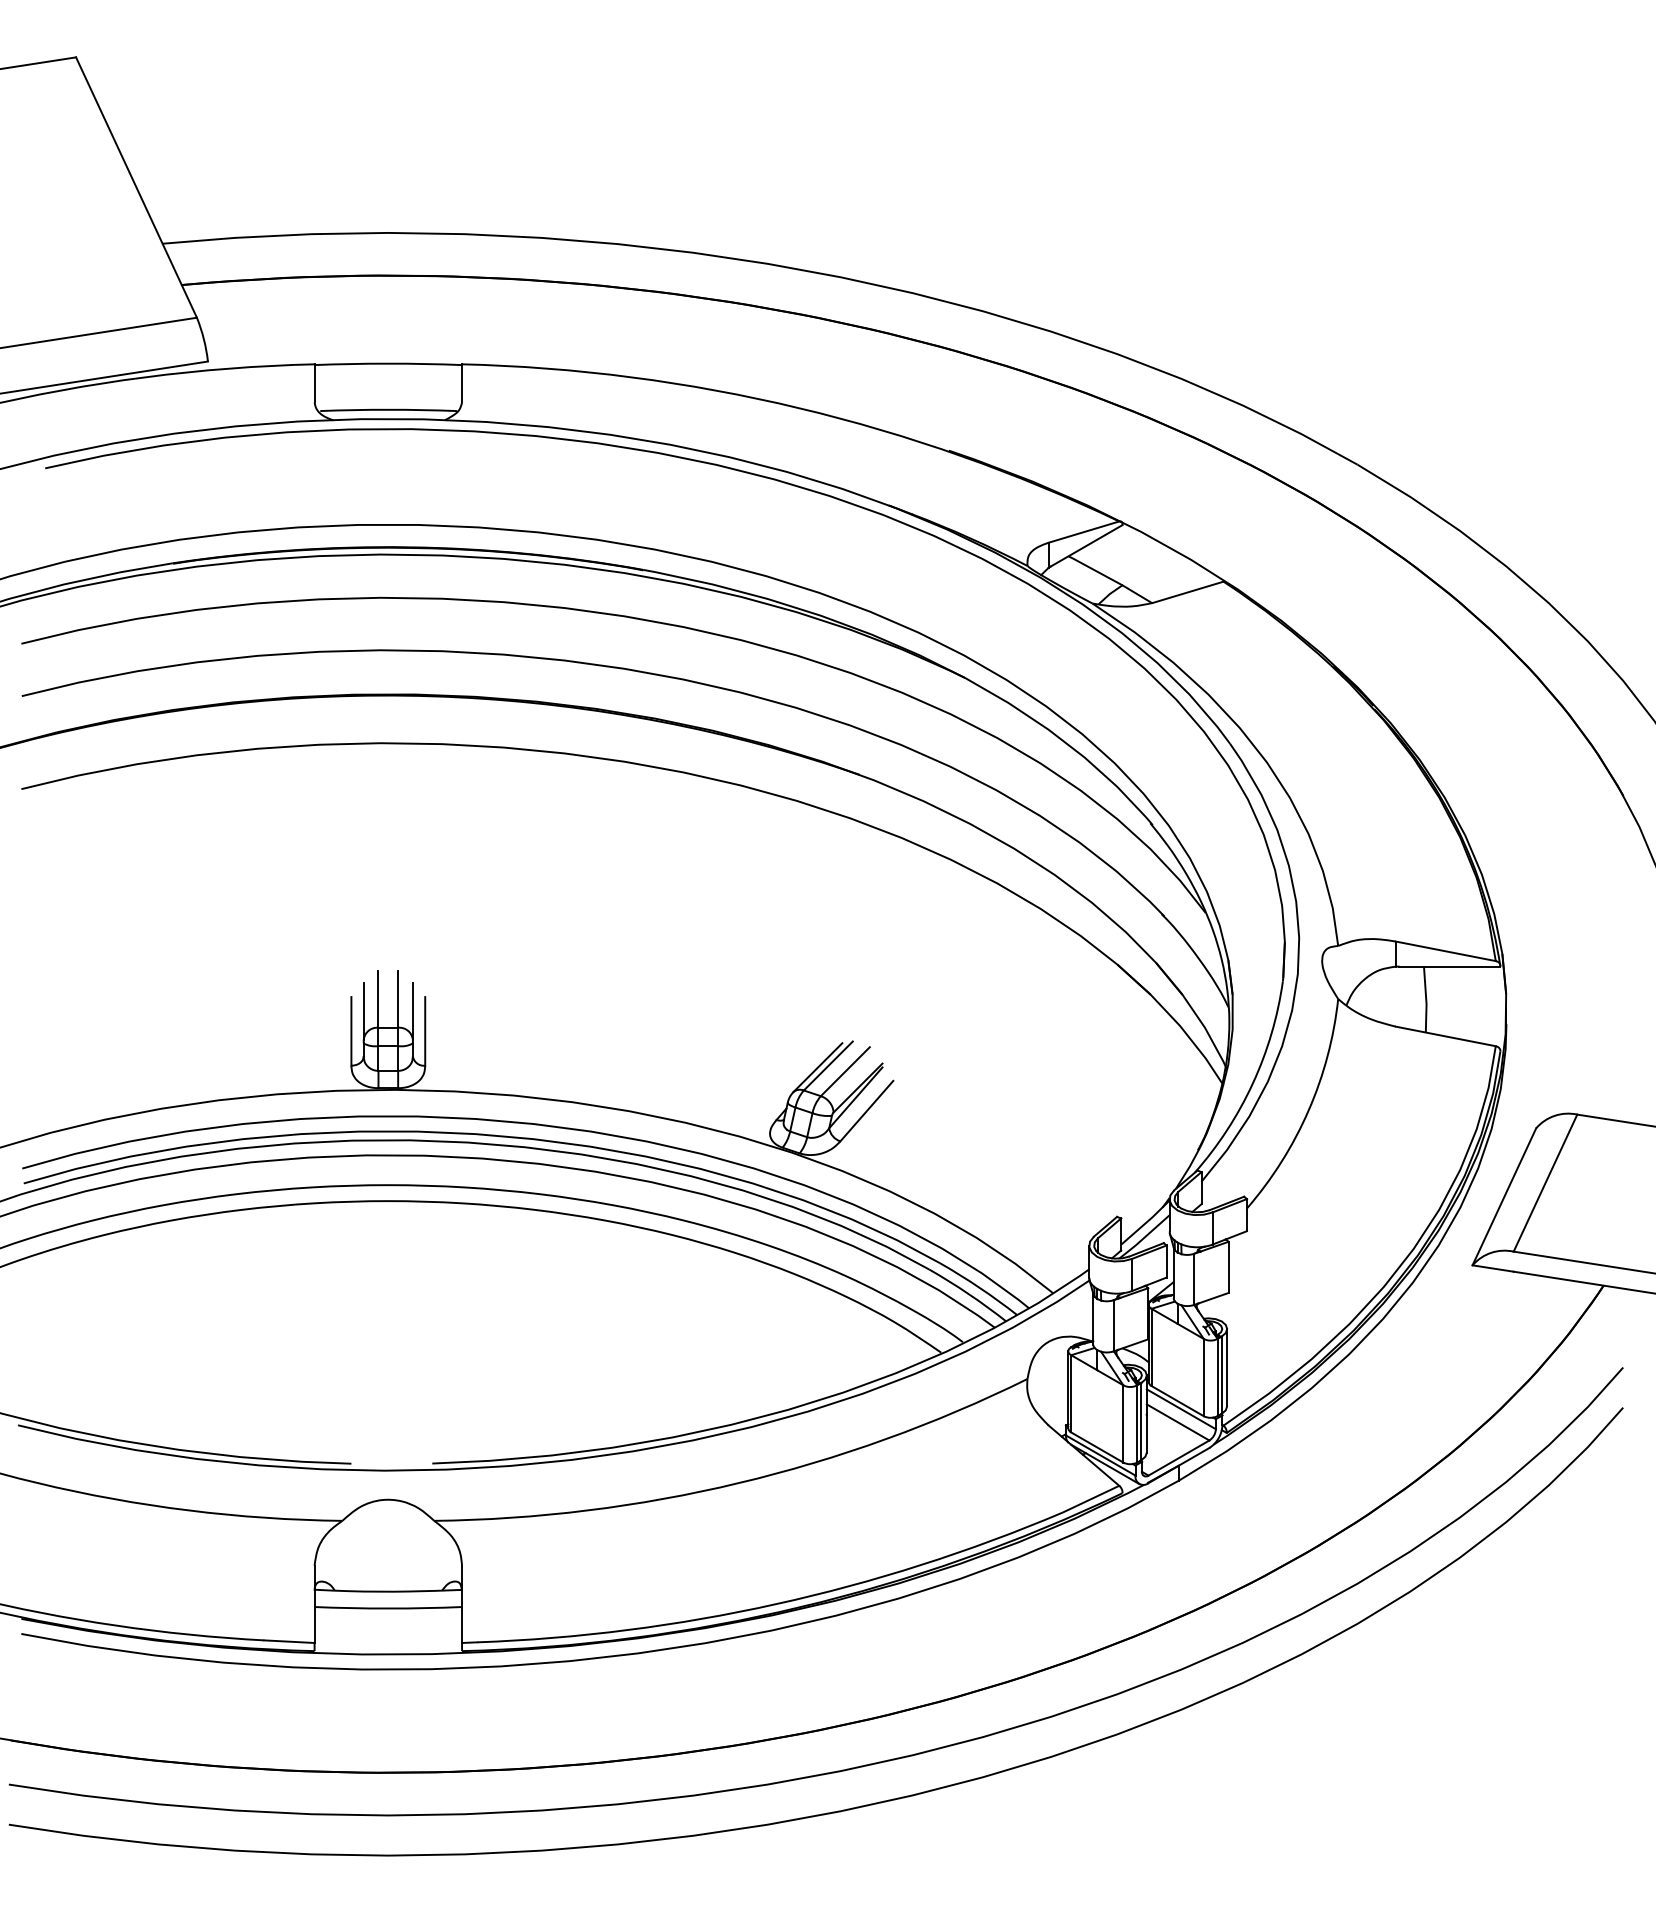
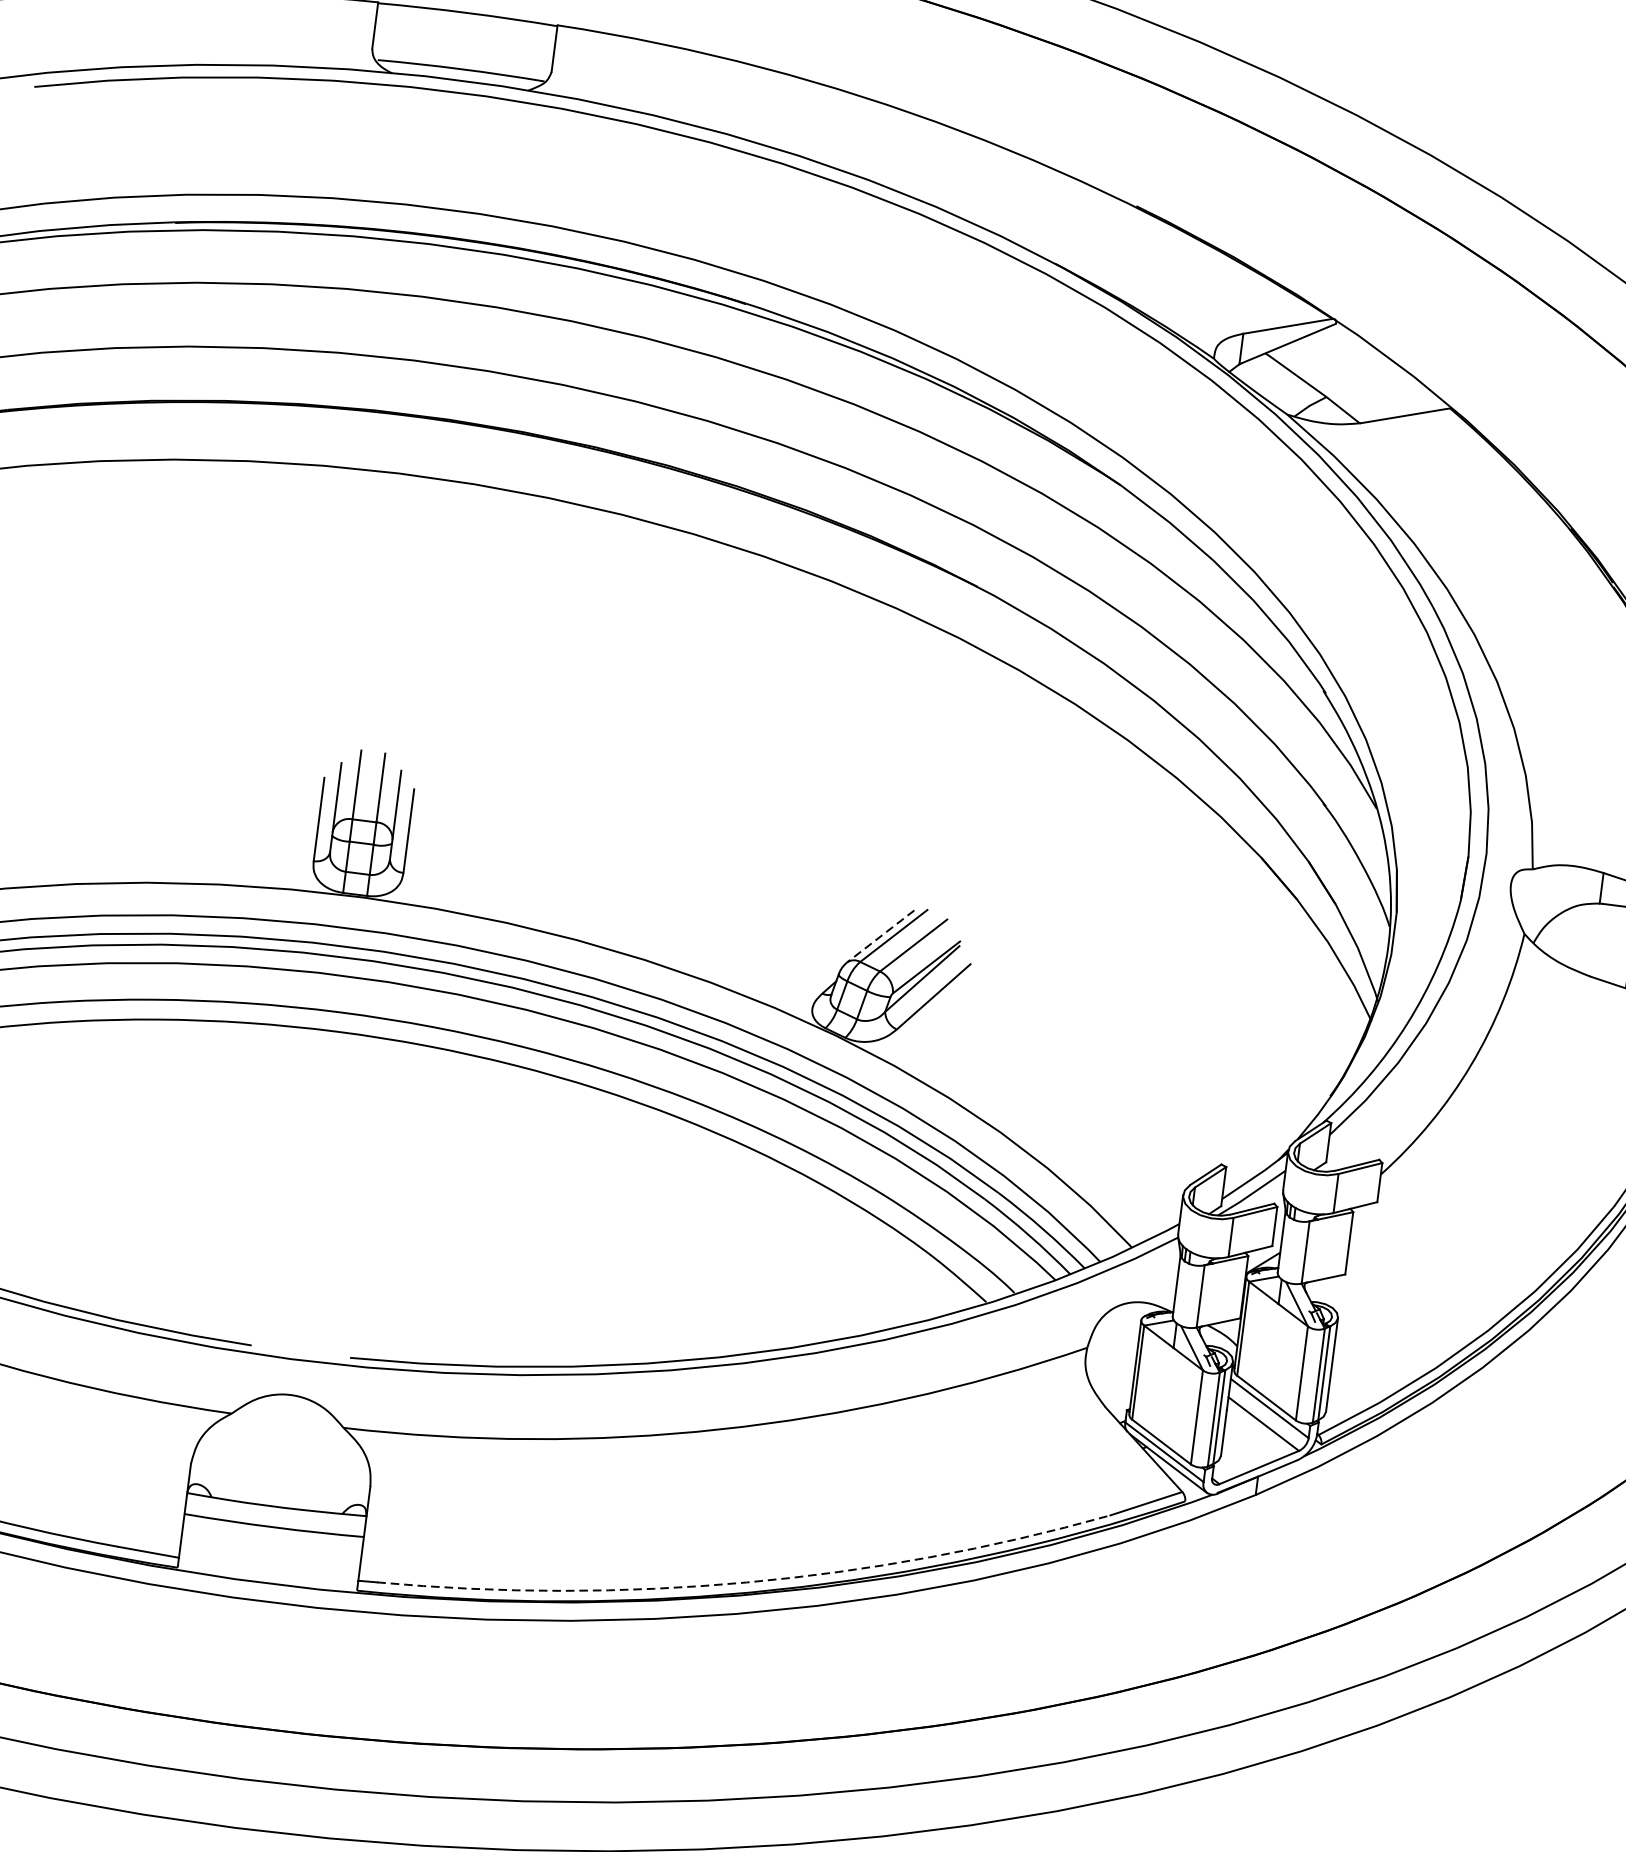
line: (817, 1067) -> (880, 936), solid -> dashed
arc: (776, 1604) -> (746, 1582), solid -> dashed

